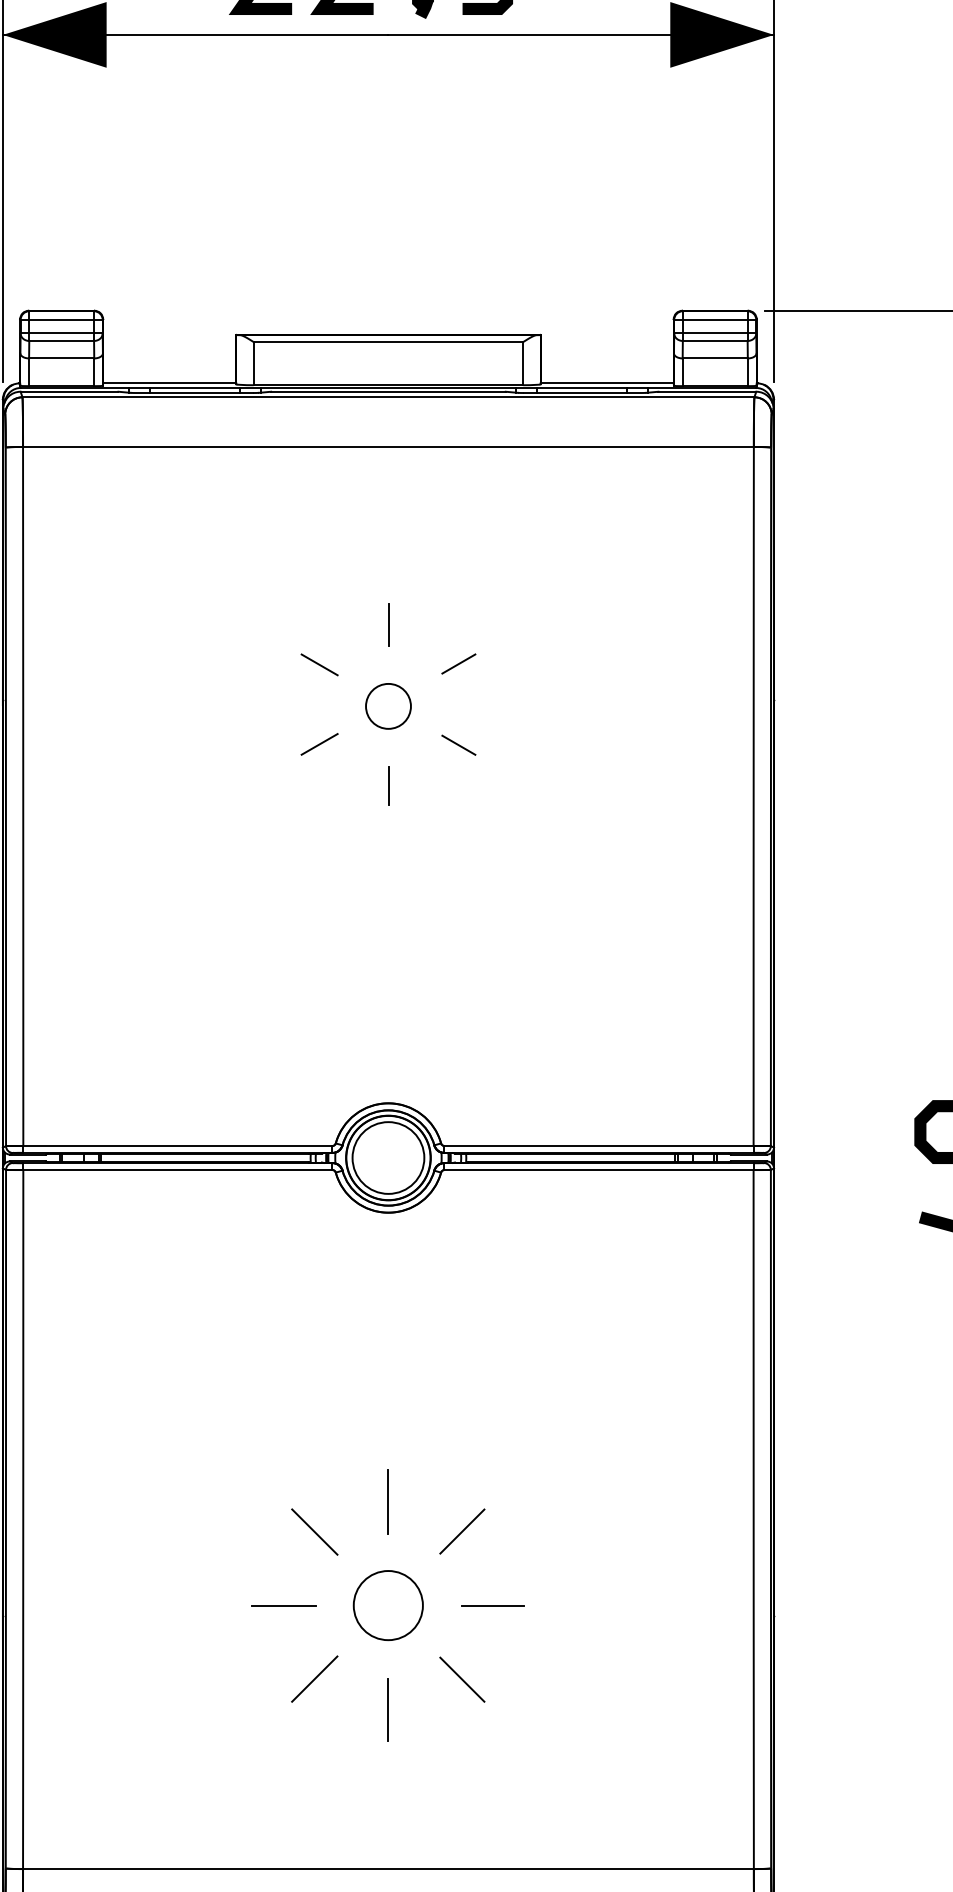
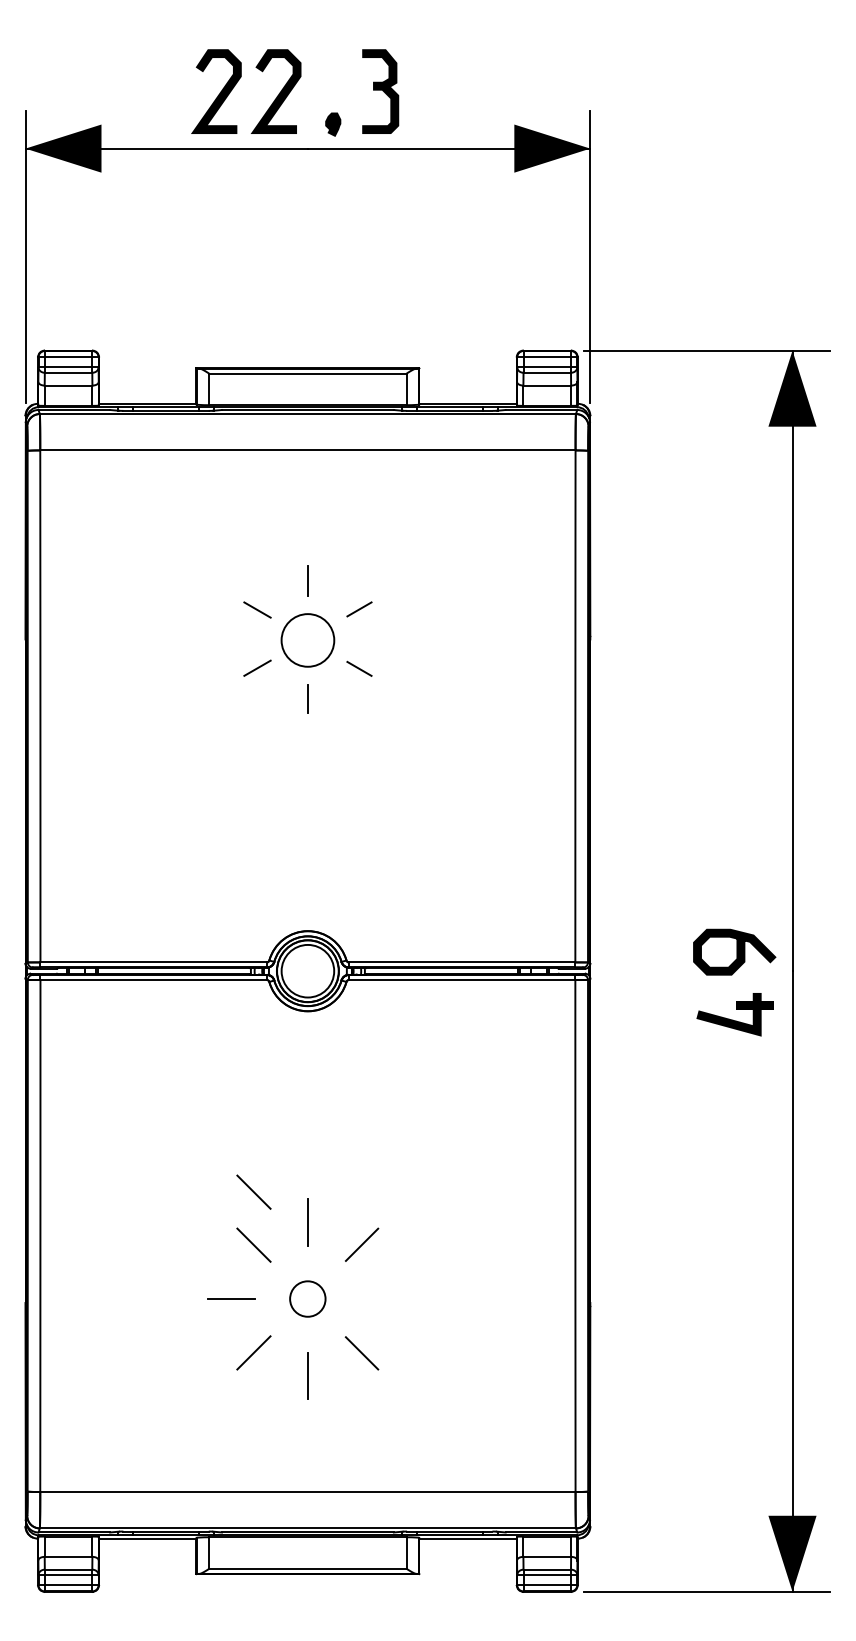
circle: (387, 705) -> (307, 639), size x1.6
line: (314, 1458) -> (253, 1191), added
circle: (387, 1604) -> (307, 1298), size x0.7
line: (493, 1606) -> (384, 1299), removed

